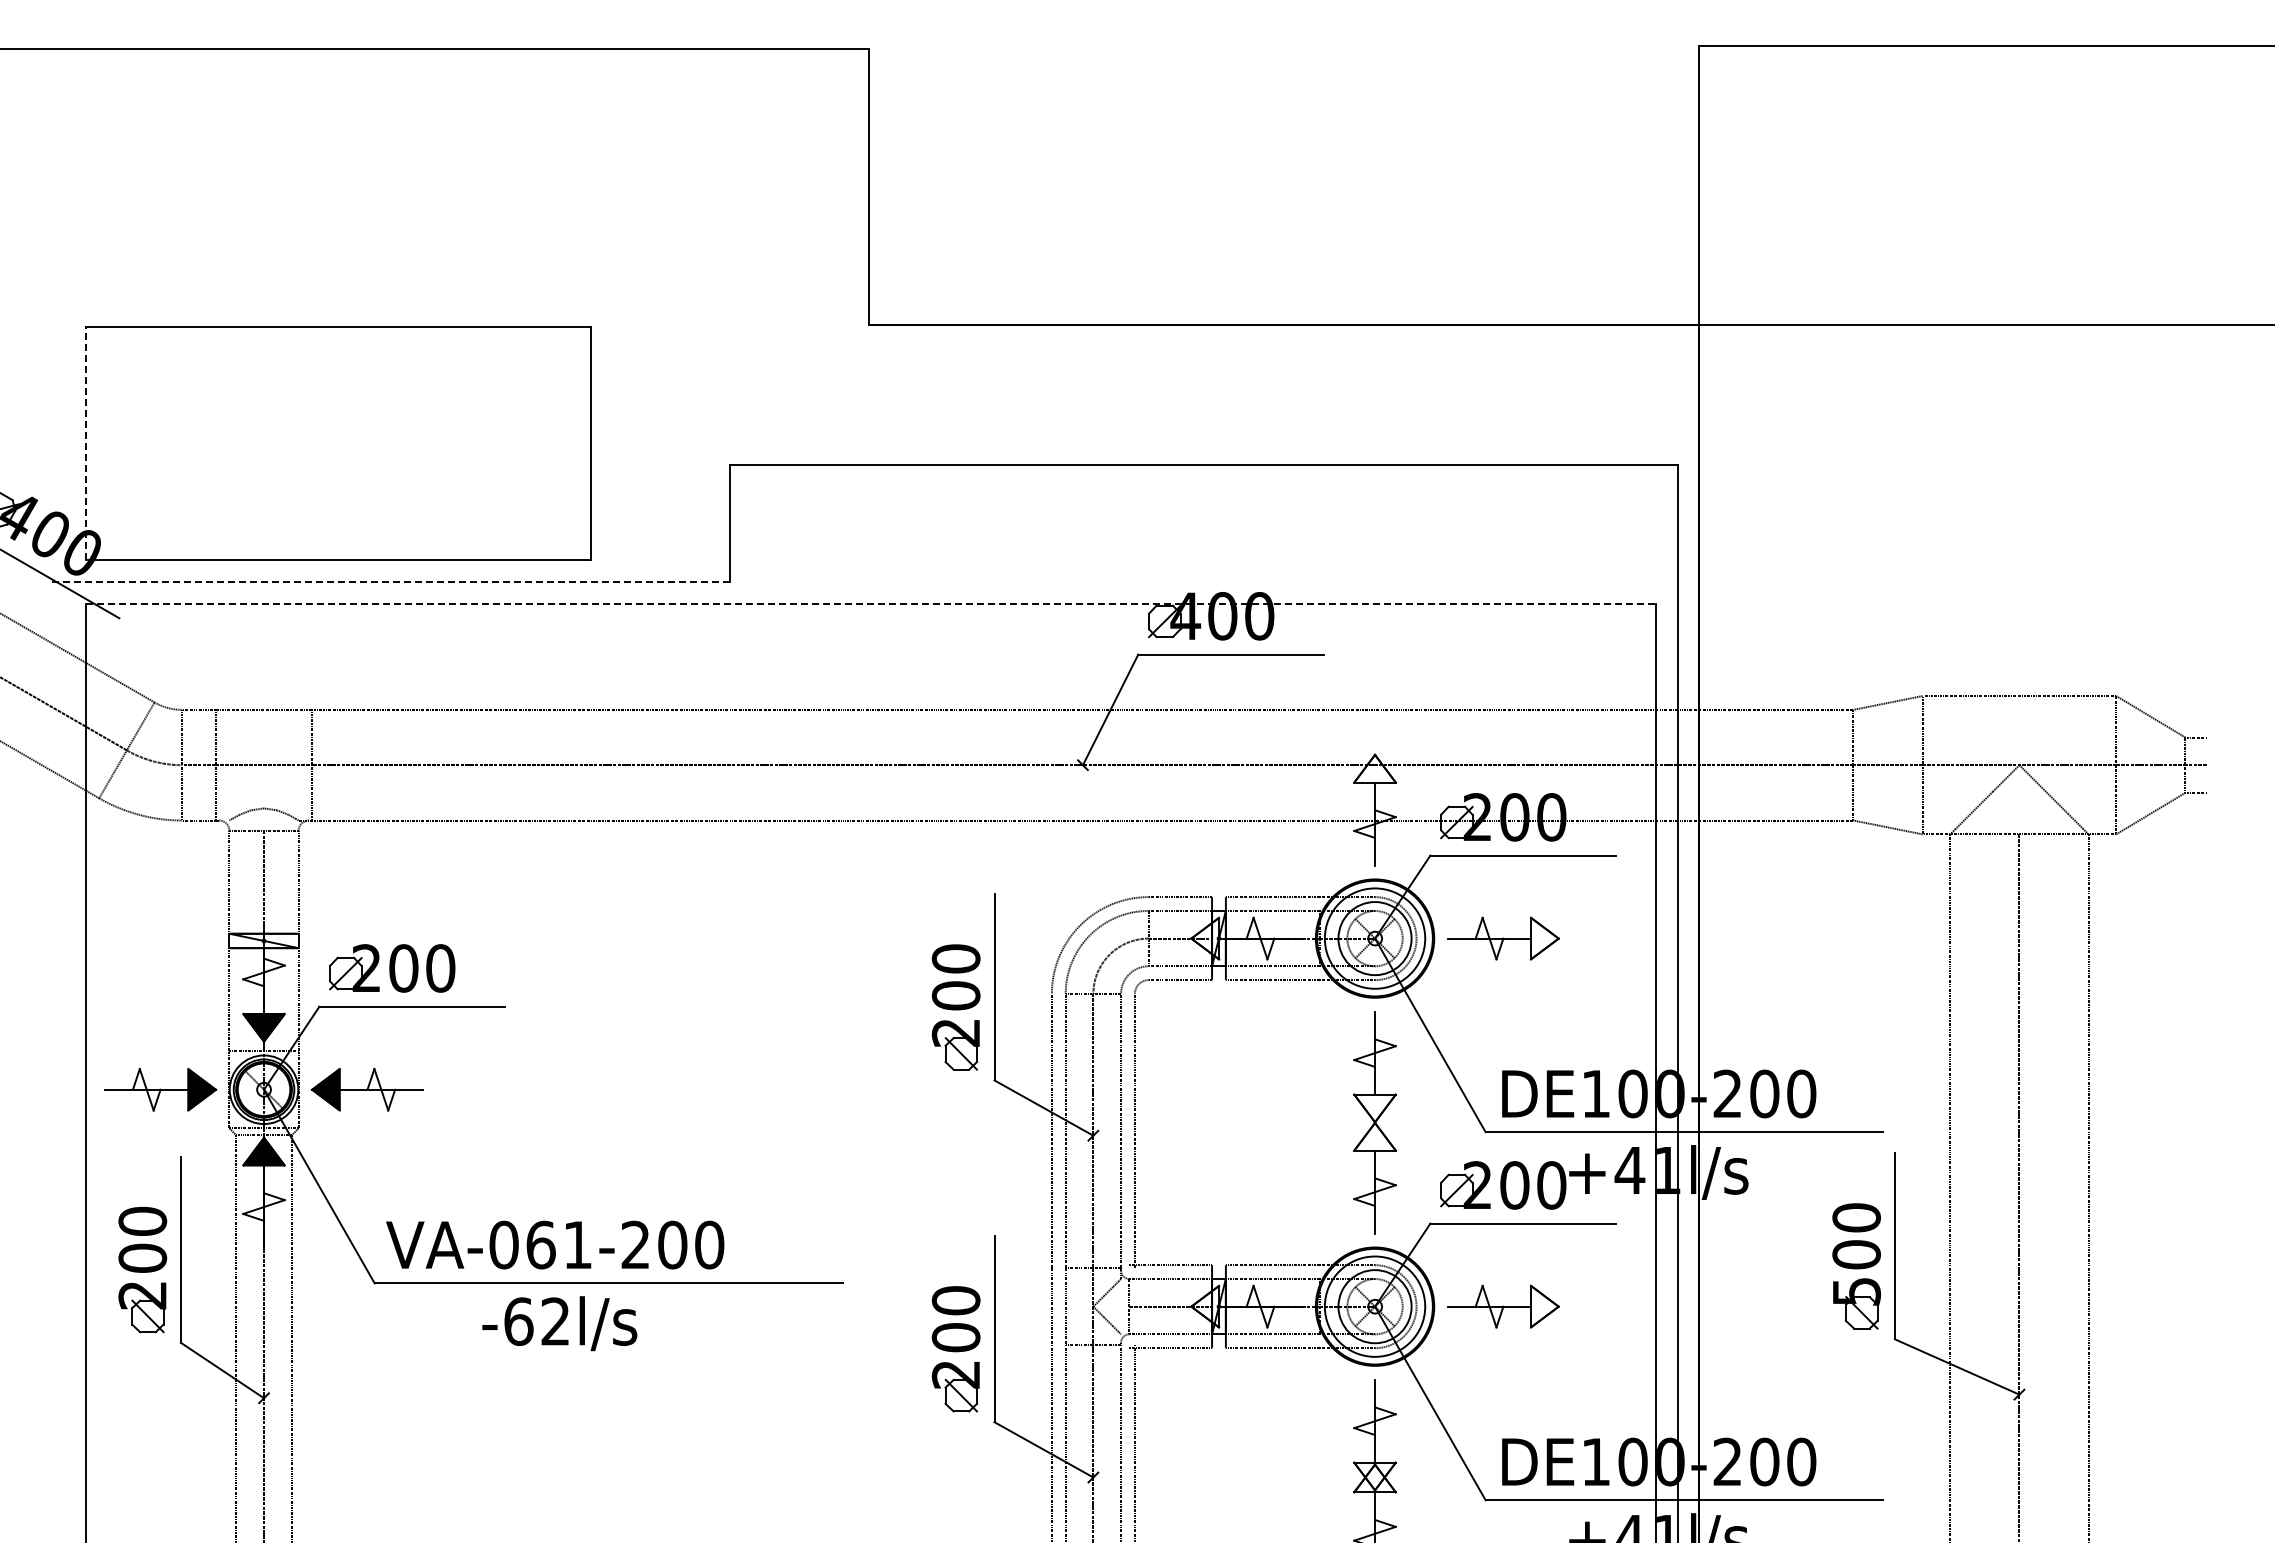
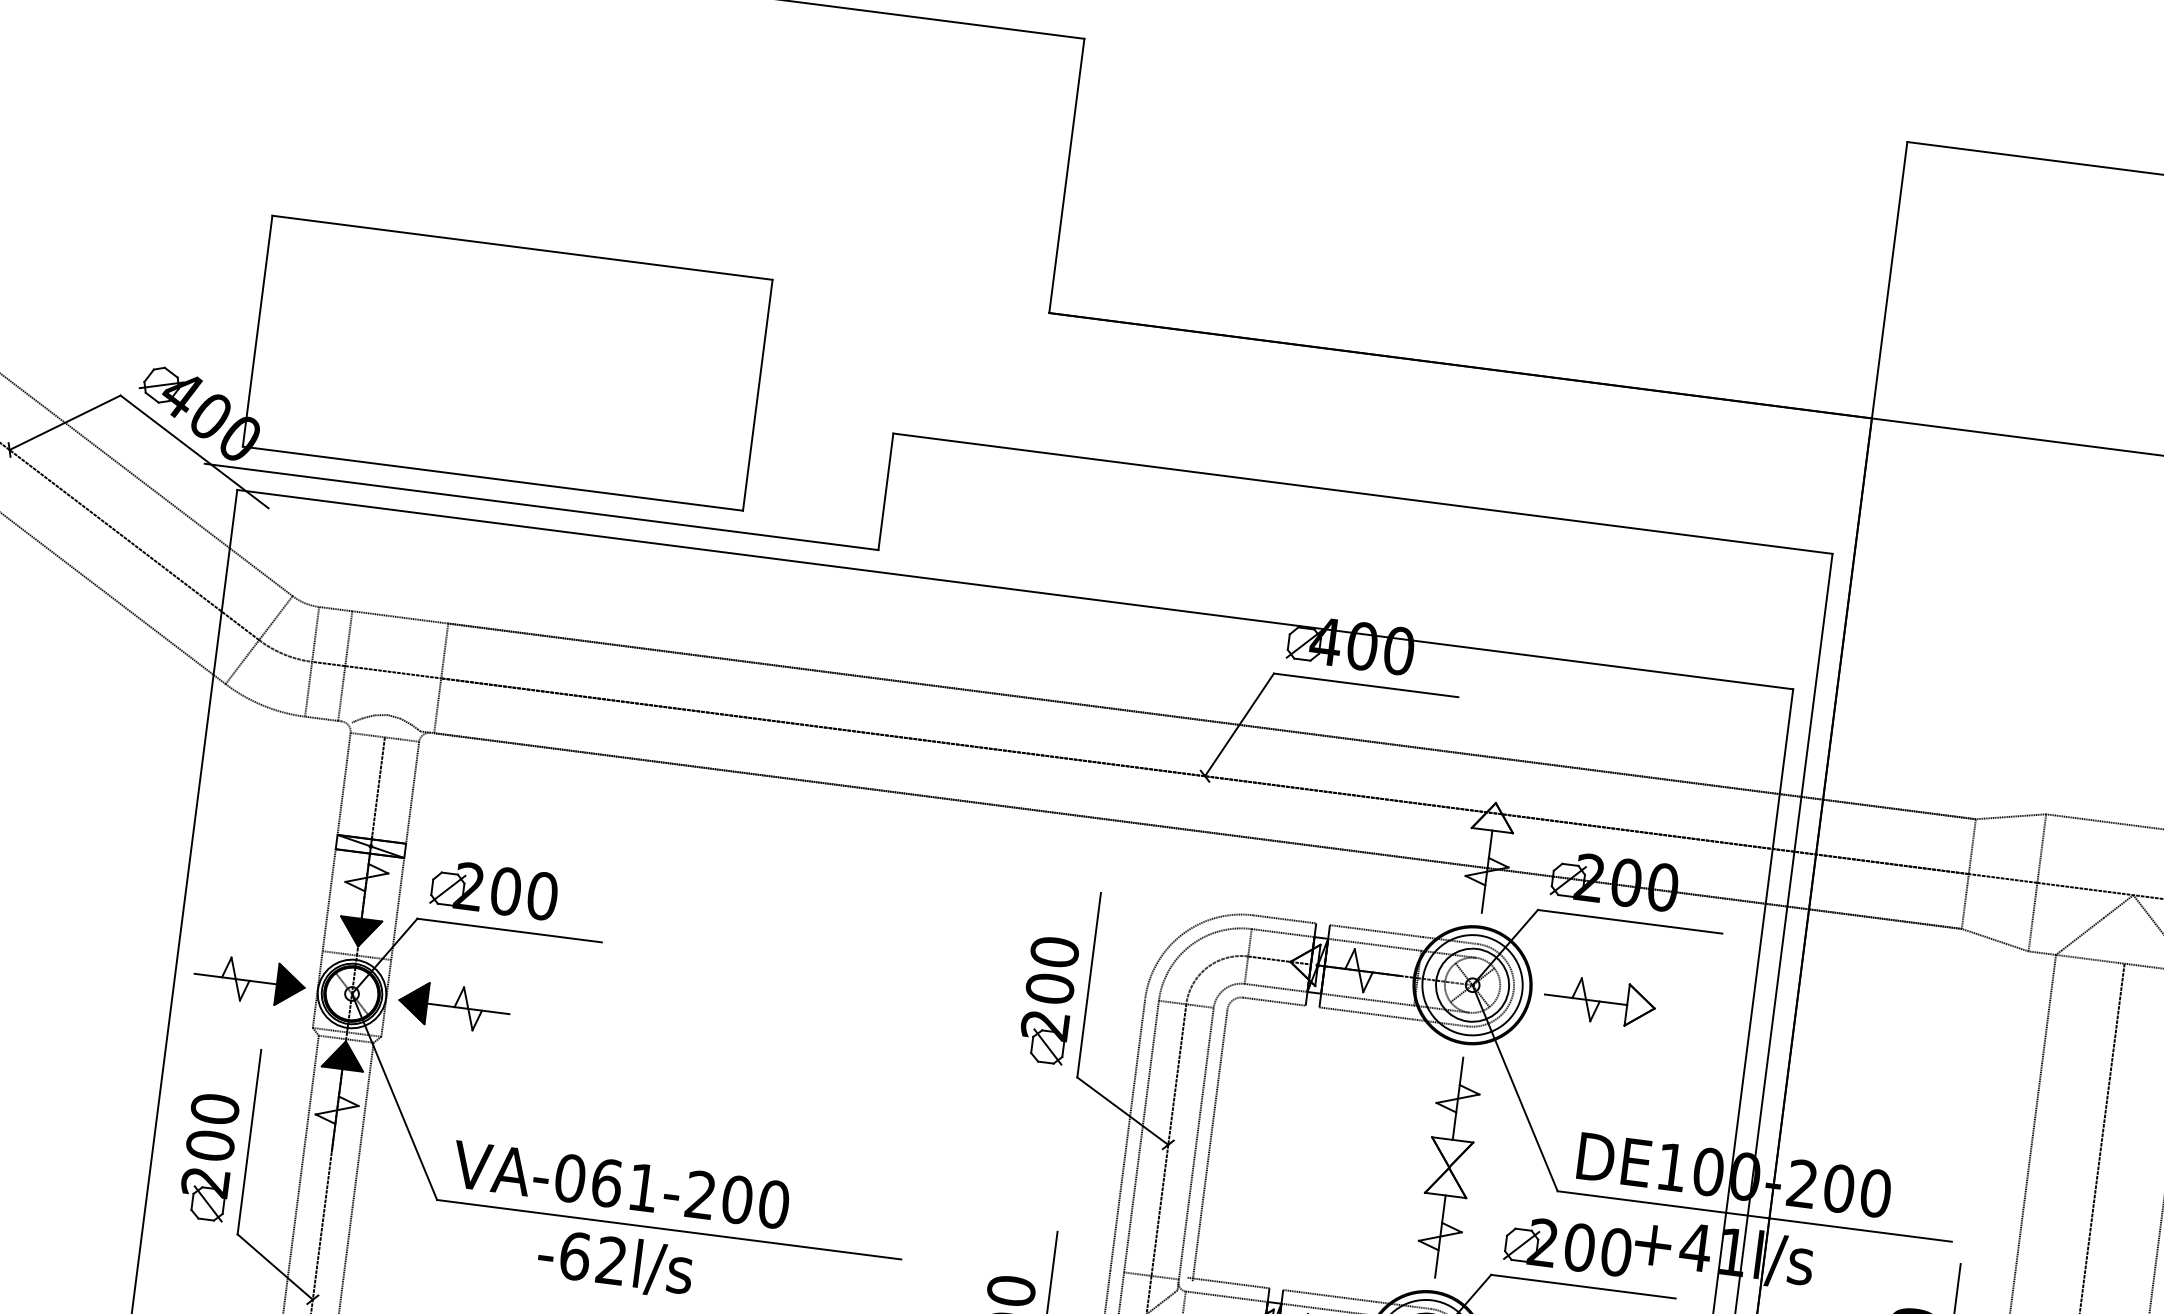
line: (86, 443) -> (258, 330), dashed -> solid
line: (390, 582) -> (541, 507), dashed -> solid
line: (870, 604) -> (1014, 589), dashed -> solid

